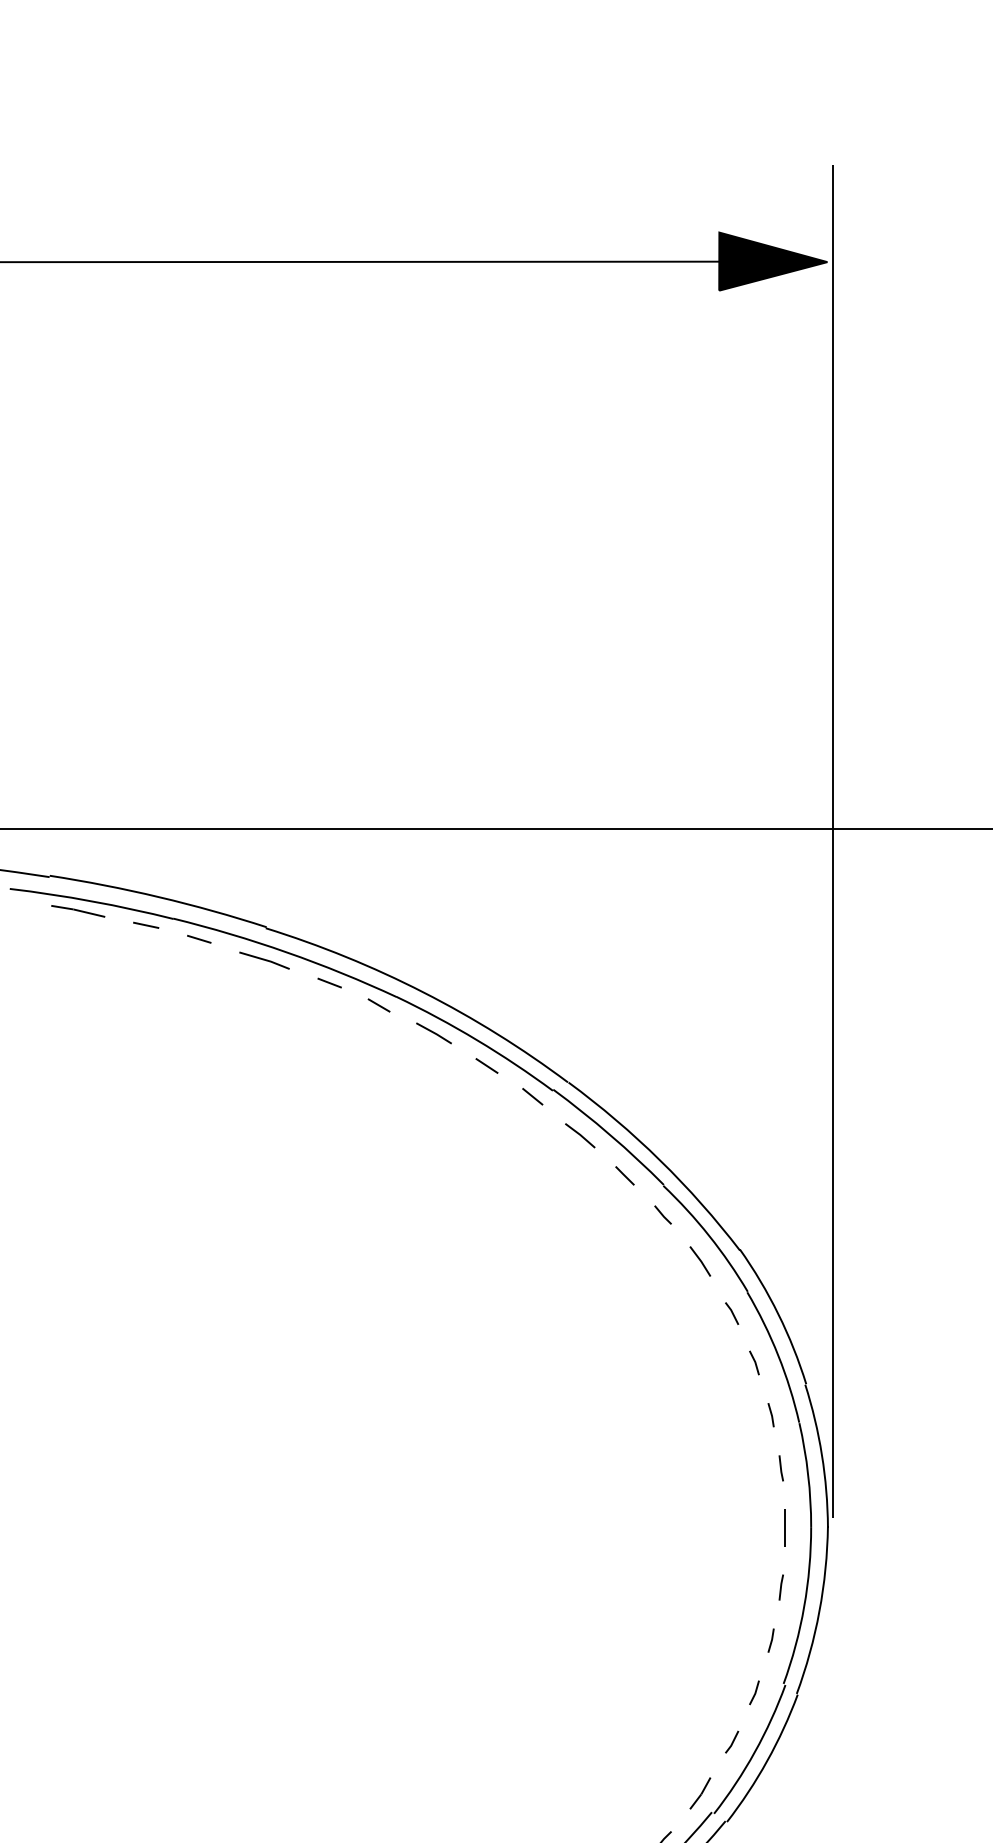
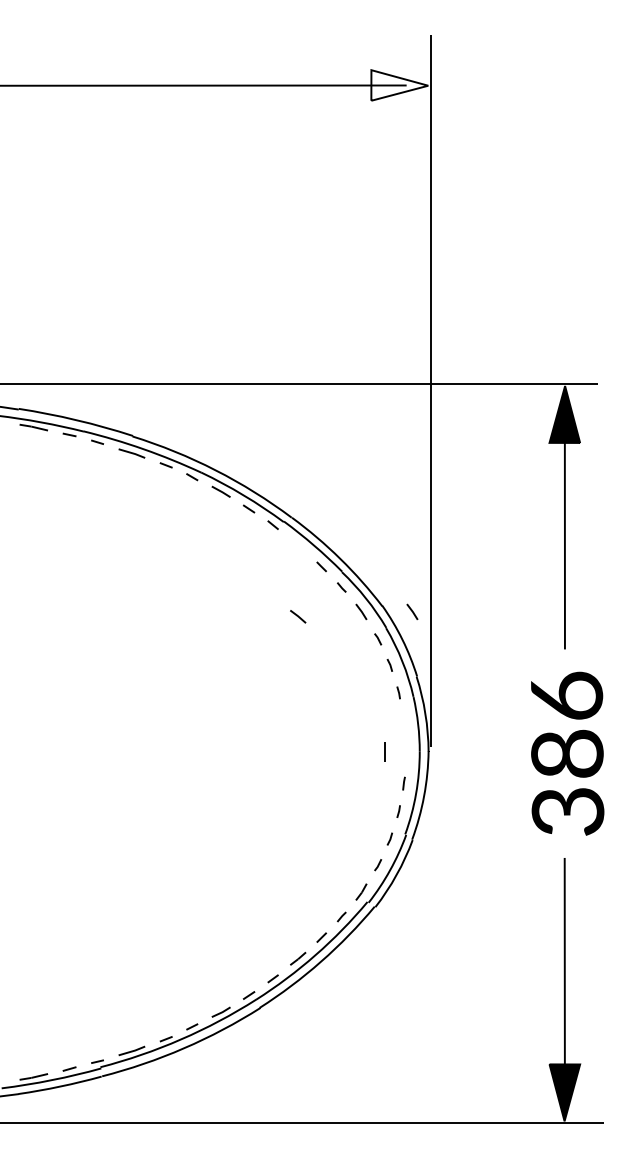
fill: (772, 261) -> (399, 85), removed
line: (580, 1135) -> (298, 616), moved
line: (797, 1260) -> (412, 611), added
line: (780, 1467) -> (403, 720), removed
line: (784, 1526) -> (384, 751), moved

